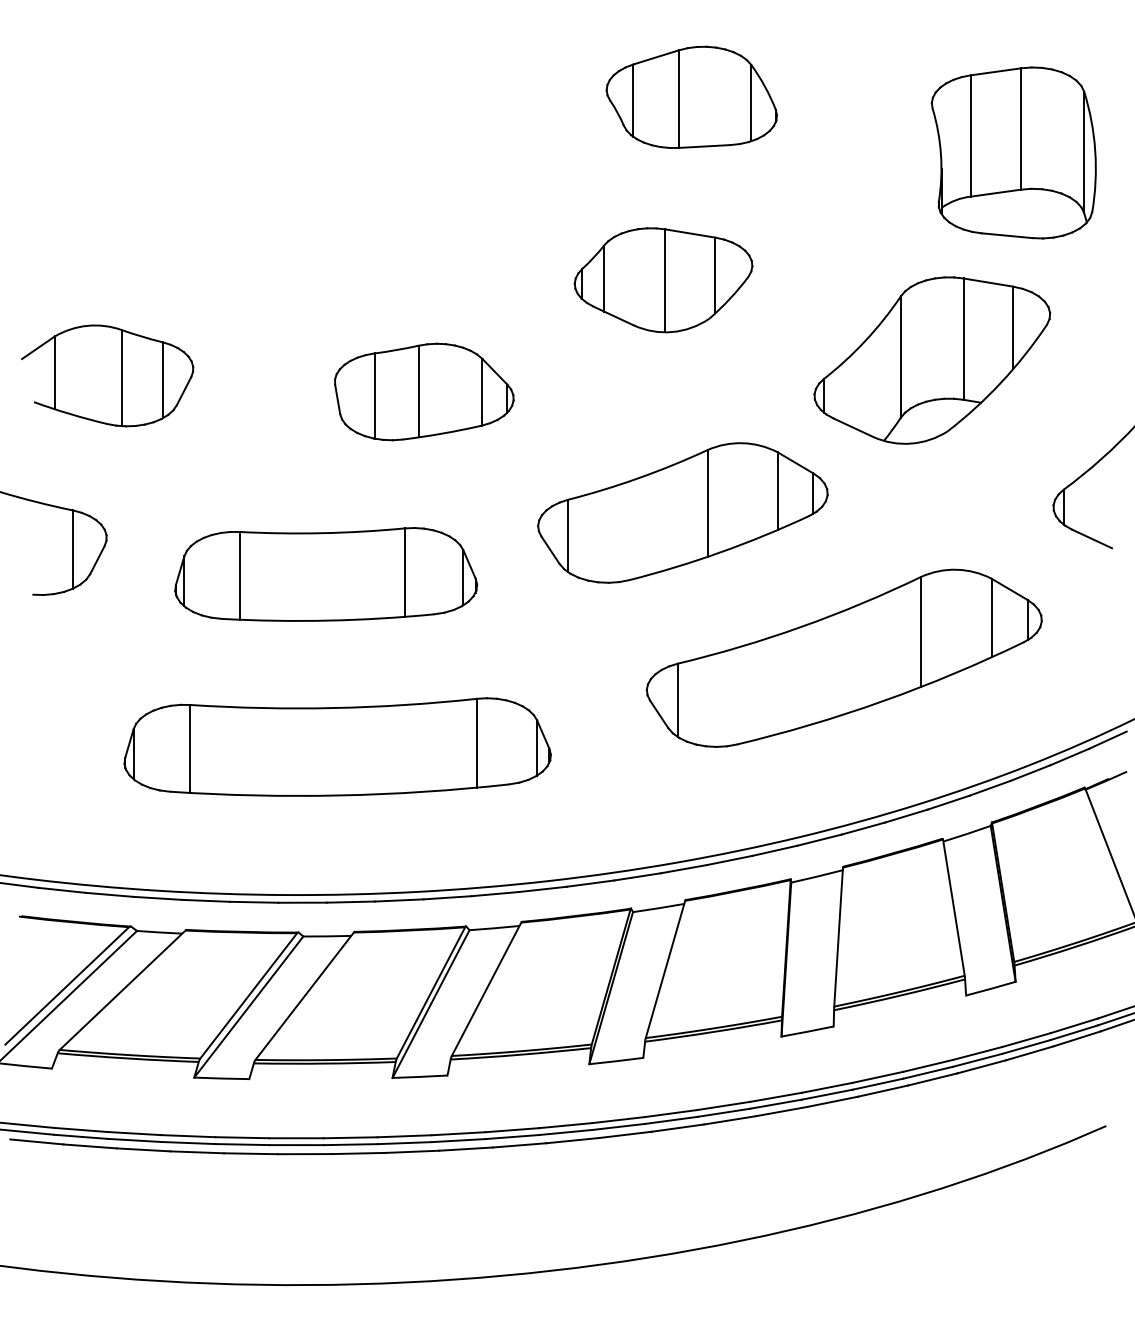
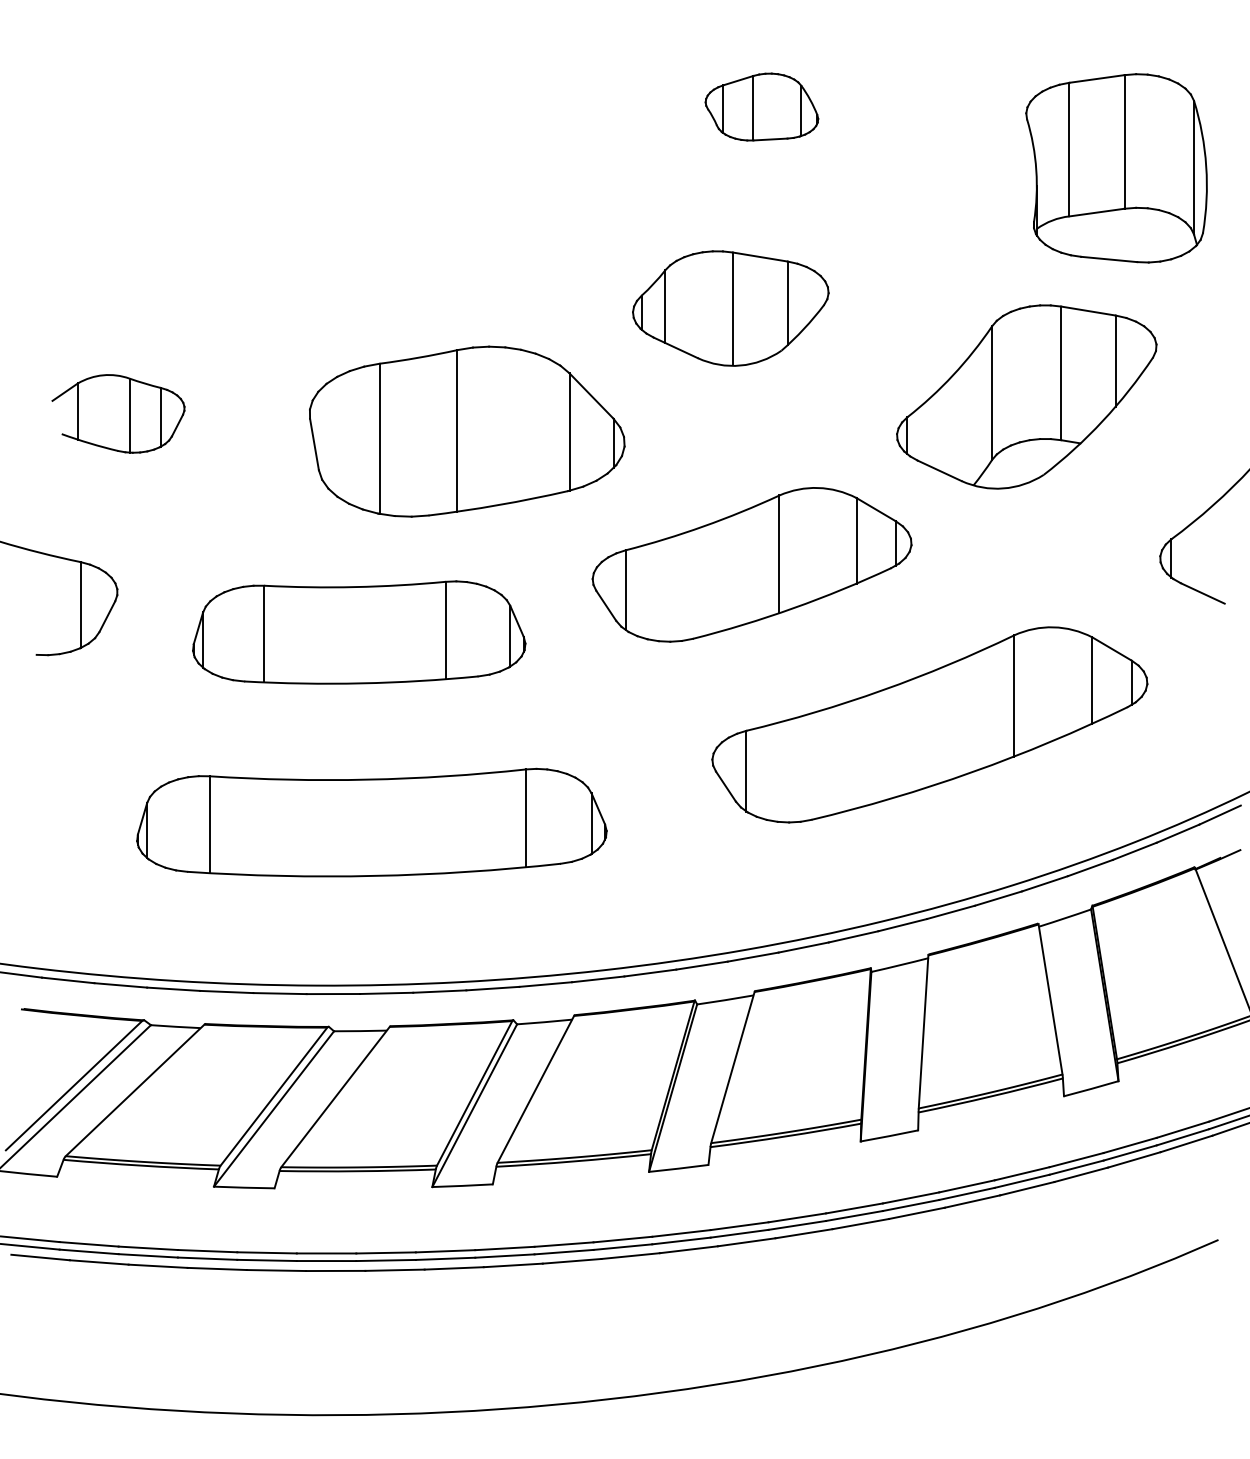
part: (691, 96) -> (761, 106), size x0.6
part: (107, 375) -> (118, 413), size x0.7
part: (424, 391) -> (467, 431), size x1.6

